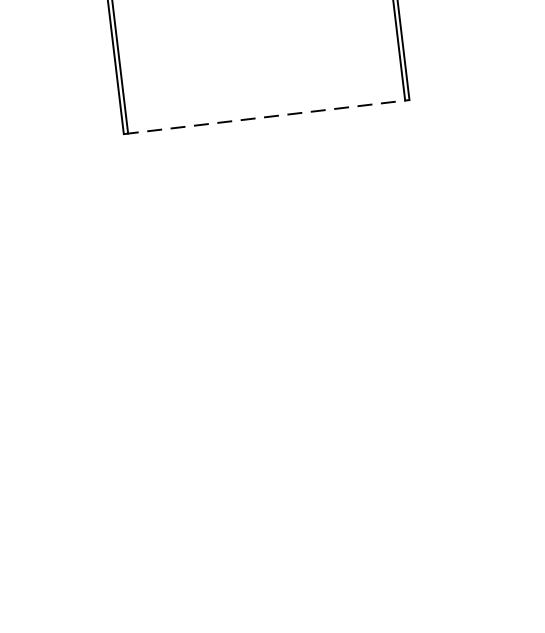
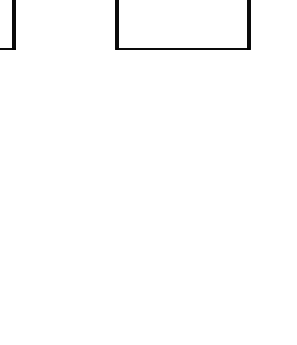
line: (267, 116) -> (183, 48), dashed -> solid

